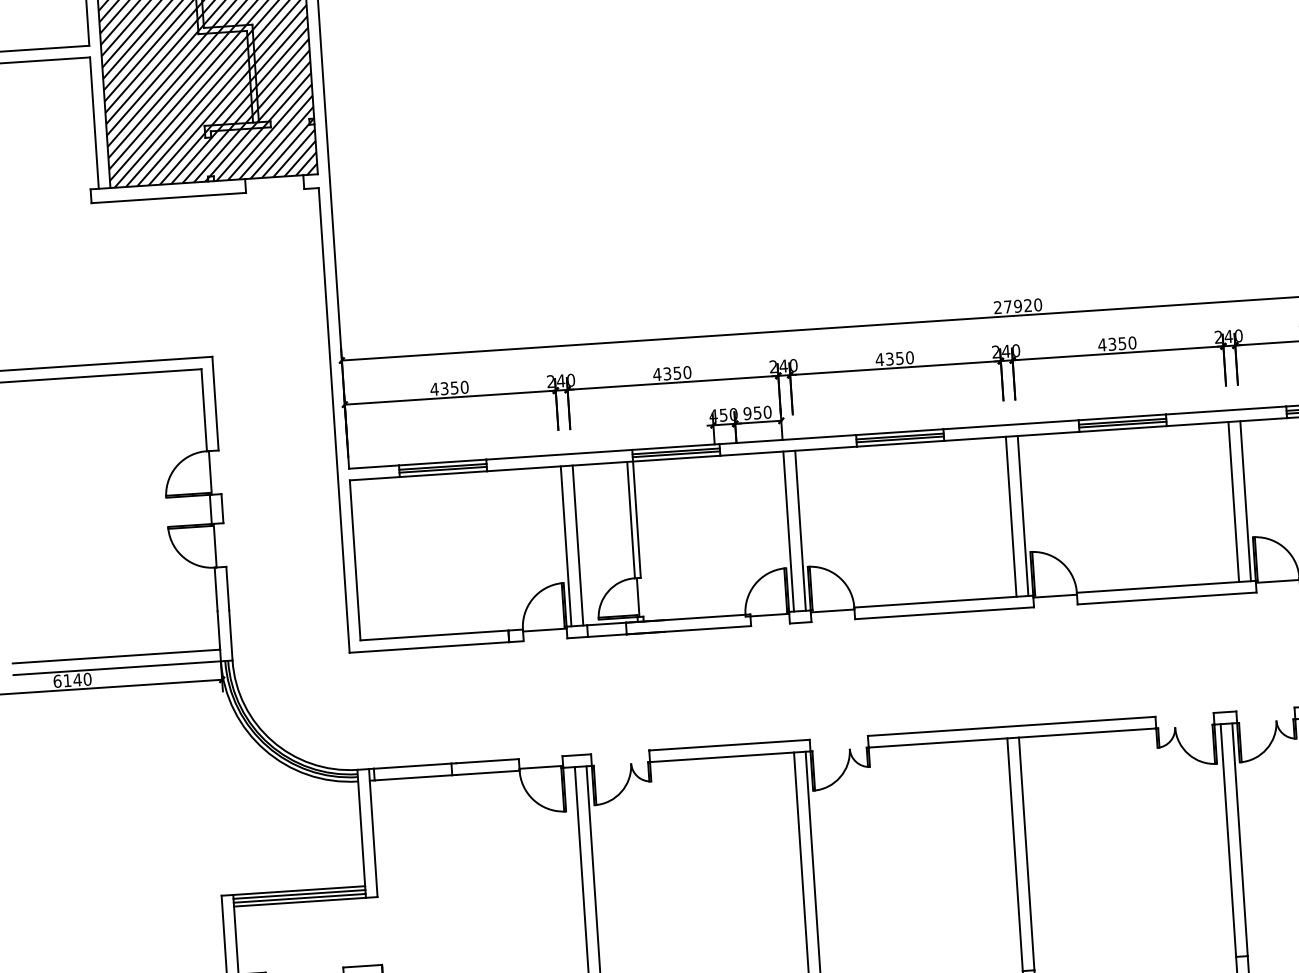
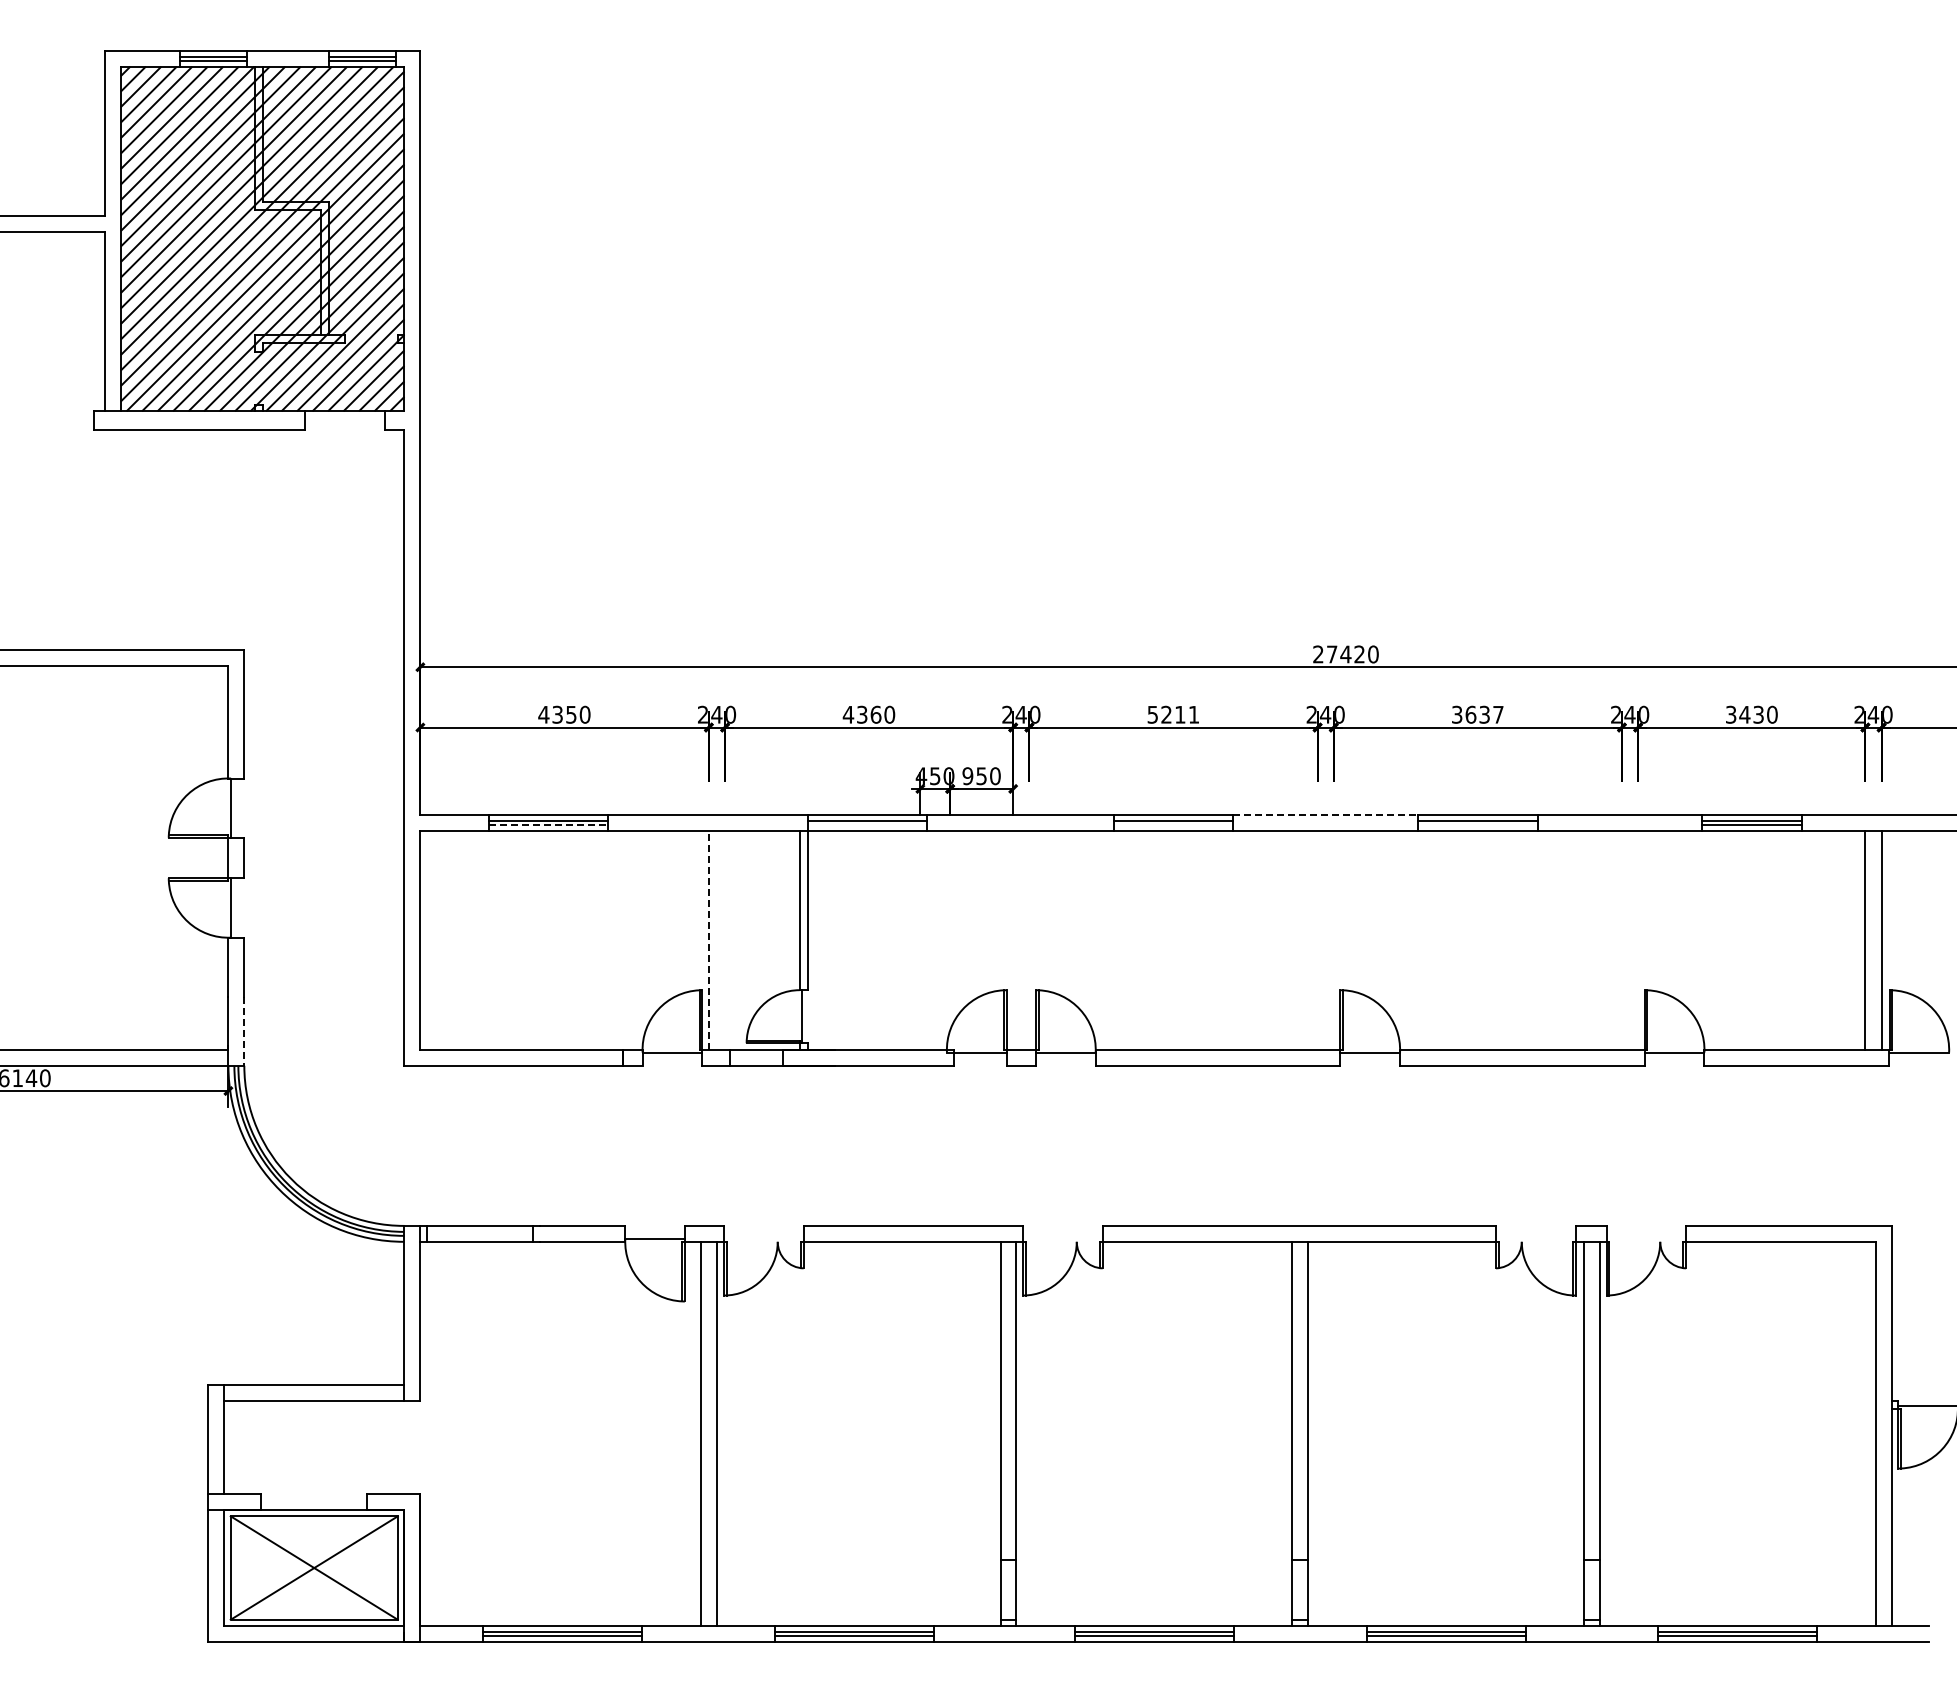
text: (1017, 306) -> (1345, 654), 27920 -> 27420
text: (1117, 343) -> (1477, 714), 4350 -> 3637
text: (894, 358) -> (1173, 714), 4350 -> 5211
text: (677, 373) -> (875, 714), 4350 -> 4360
line: (1122, 424) -> (1477, 825), removed
line: (1010, 425) -> (1325, 815), solid -> dashed
line: (900, 439) -> (1173, 825), removed
line: (676, 454) -> (867, 825), removed
line: (443, 470) -> (548, 825), solid -> dashed
line: (1245, 501) -> (1638, 940), removed
line: (1233, 502) -> (1621, 940), removed
line: (1011, 516) -> (1317, 940), removed
line: (1022, 516) -> (1333, 940), removed
line: (800, 530) -> (1029, 940), removed
line: (788, 531) -> (1013, 940), removed
line: (565, 545) -> (708, 939), solid -> dashed
line: (578, 545) -> (725, 940), removed
line: (231, 636) -> (244, 1032), solid -> dashed
line: (299, 894) -> (314, 1390), removed
line: (299, 898) -> (314, 1395), removed

